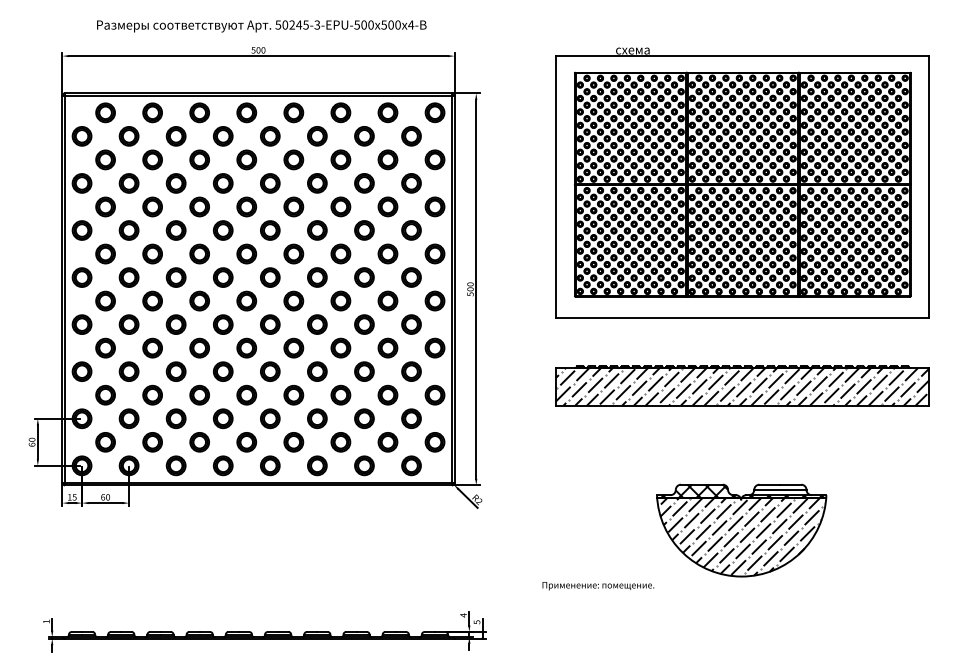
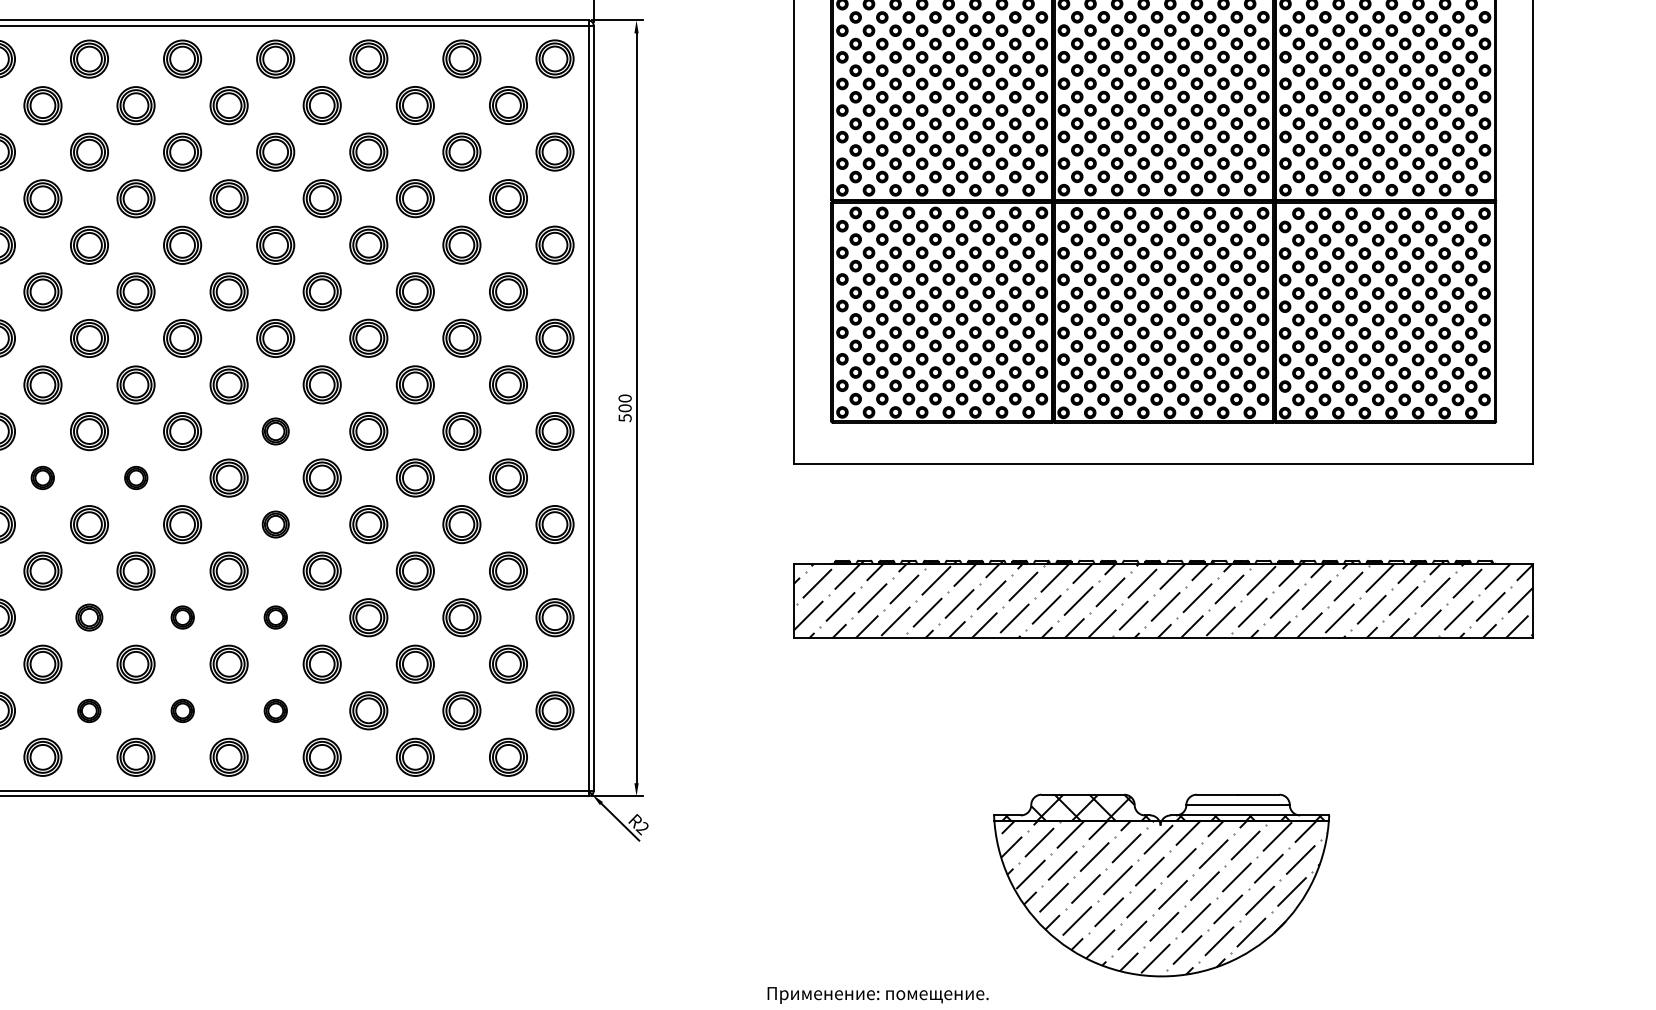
part: (293, 300) -> (275, 430), size x0.7
part: (175, 324) -> (41, 477), size x0.6
part: (223, 324) -> (136, 477), size x0.6
part: (293, 347) -> (275, 523), size x0.7
part: (199, 394) -> (89, 616), size x0.7
part: (246, 394) -> (182, 616), size x0.6
part: (293, 394) -> (275, 616), size x0.6
part: (199, 442) -> (89, 711), size x0.6
part: (246, 442) -> (182, 711), size x0.6
part: (293, 442) -> (275, 711), size x0.6

